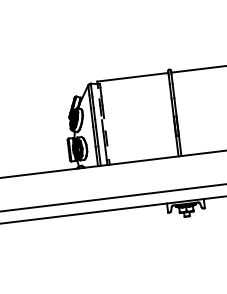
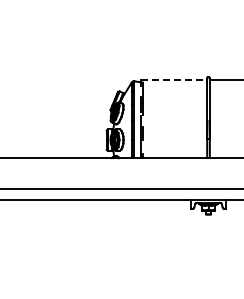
line: (133, 77) -> (174, 80), solid -> dashed

